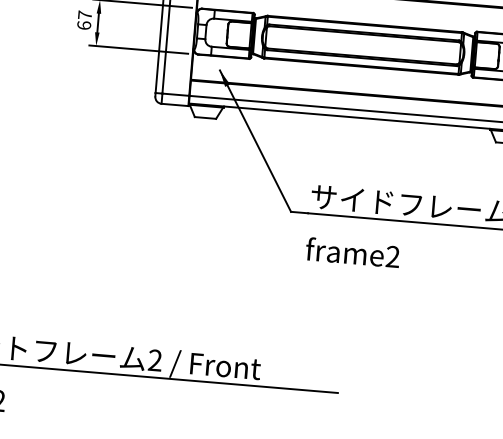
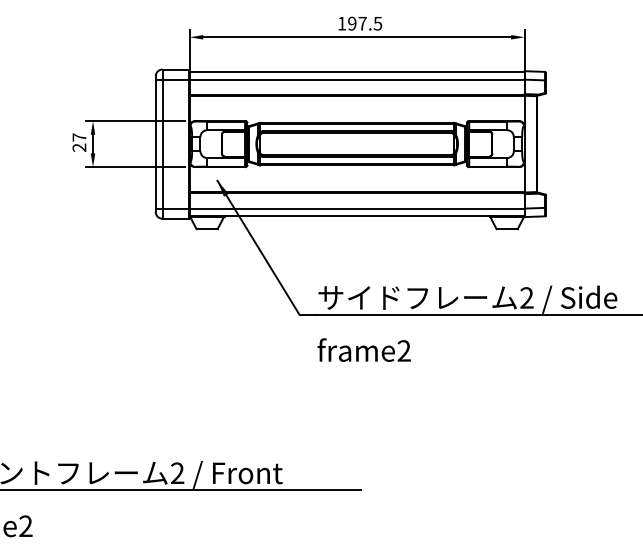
text: (84, 25) -> (79, 147), 67 -> 27

